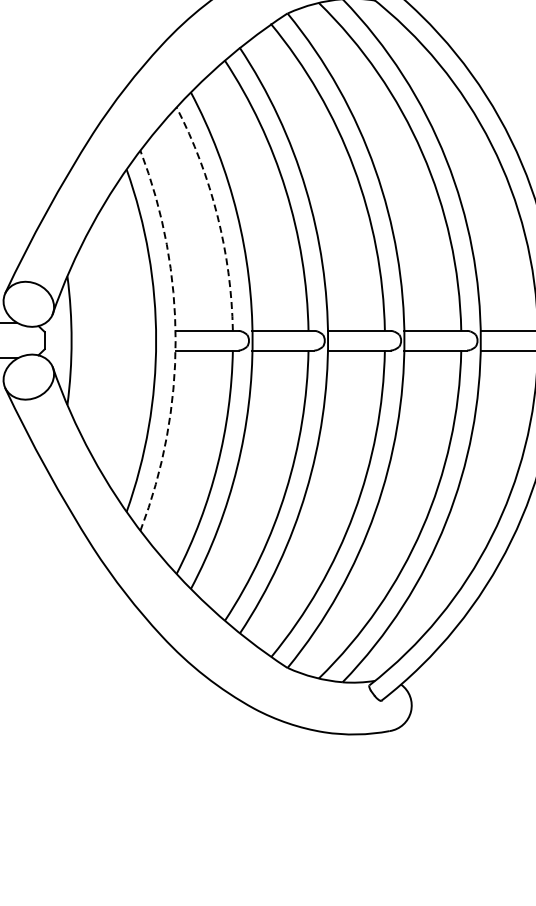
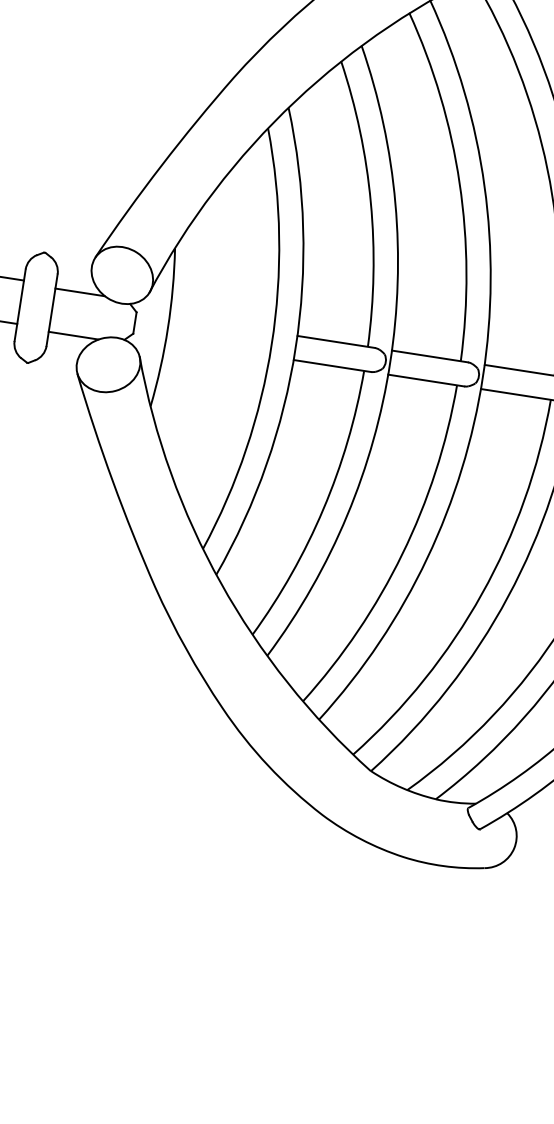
arc: (217, 215) -> (370, 202), dashed -> solid
arc: (175, 340) -> (295, 347), dashed -> solid

